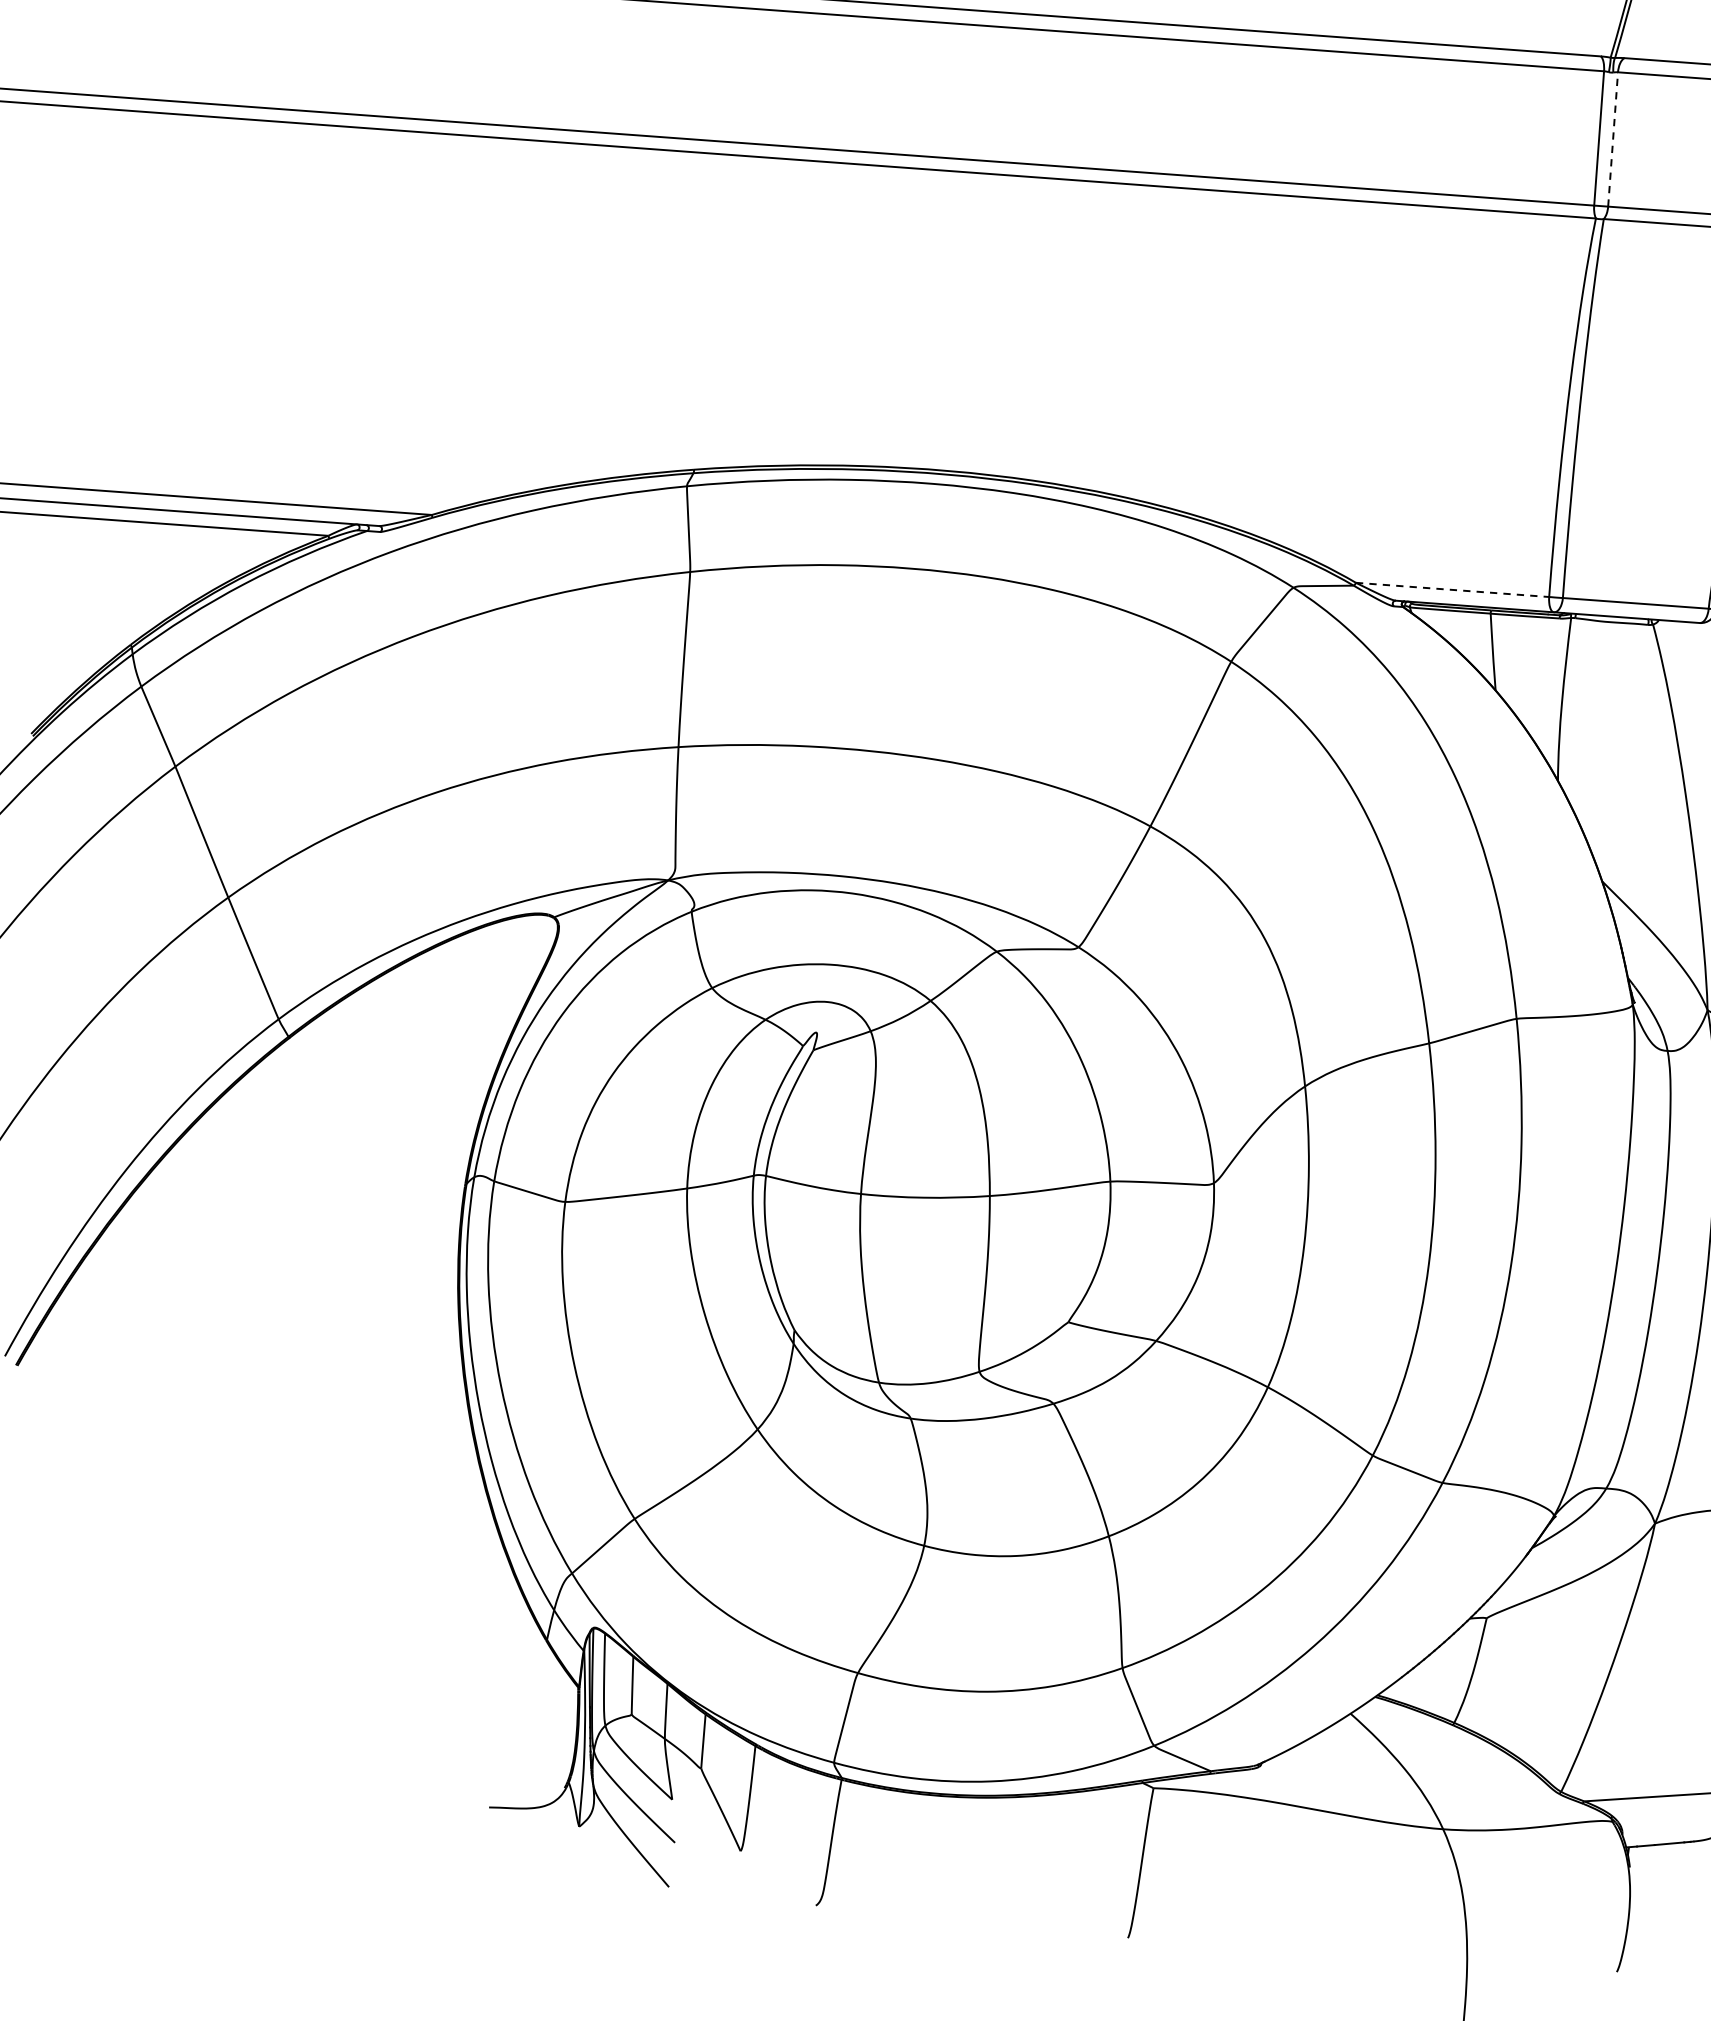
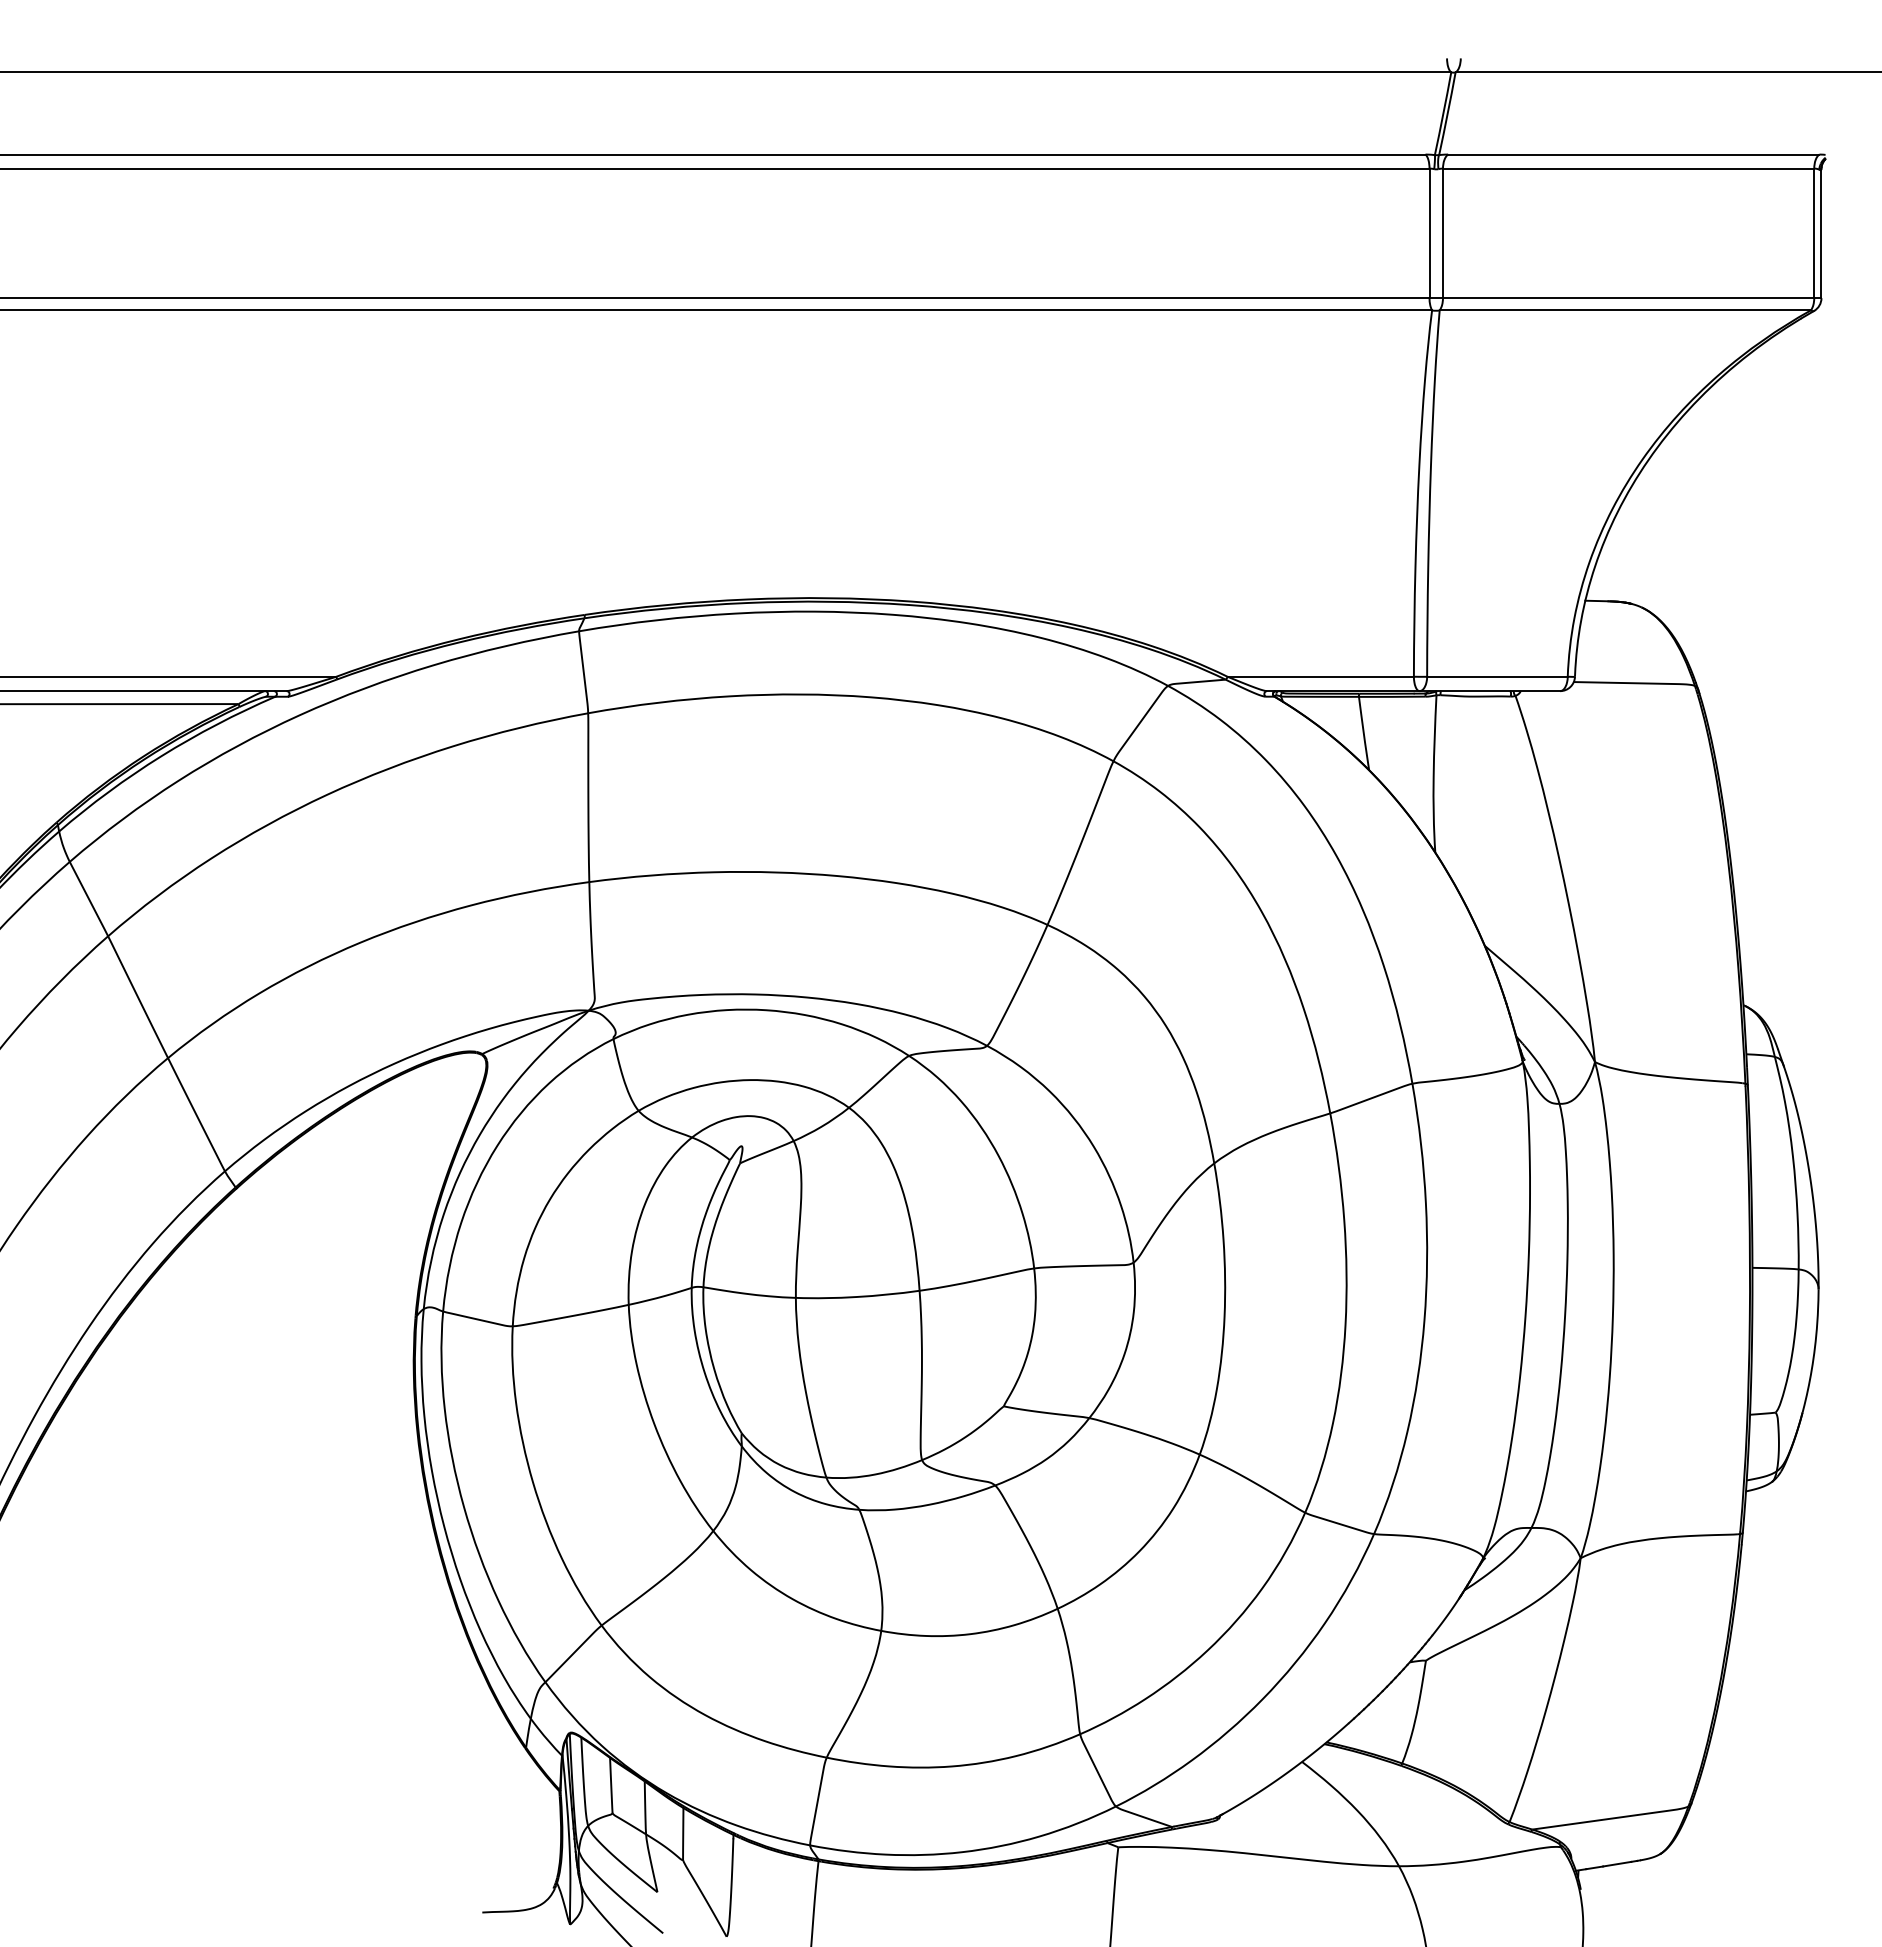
line: (1612, 139) -> (1442, 233), dashed -> solid
line: (1453, 589) -> (1321, 676), dashed -> solid

